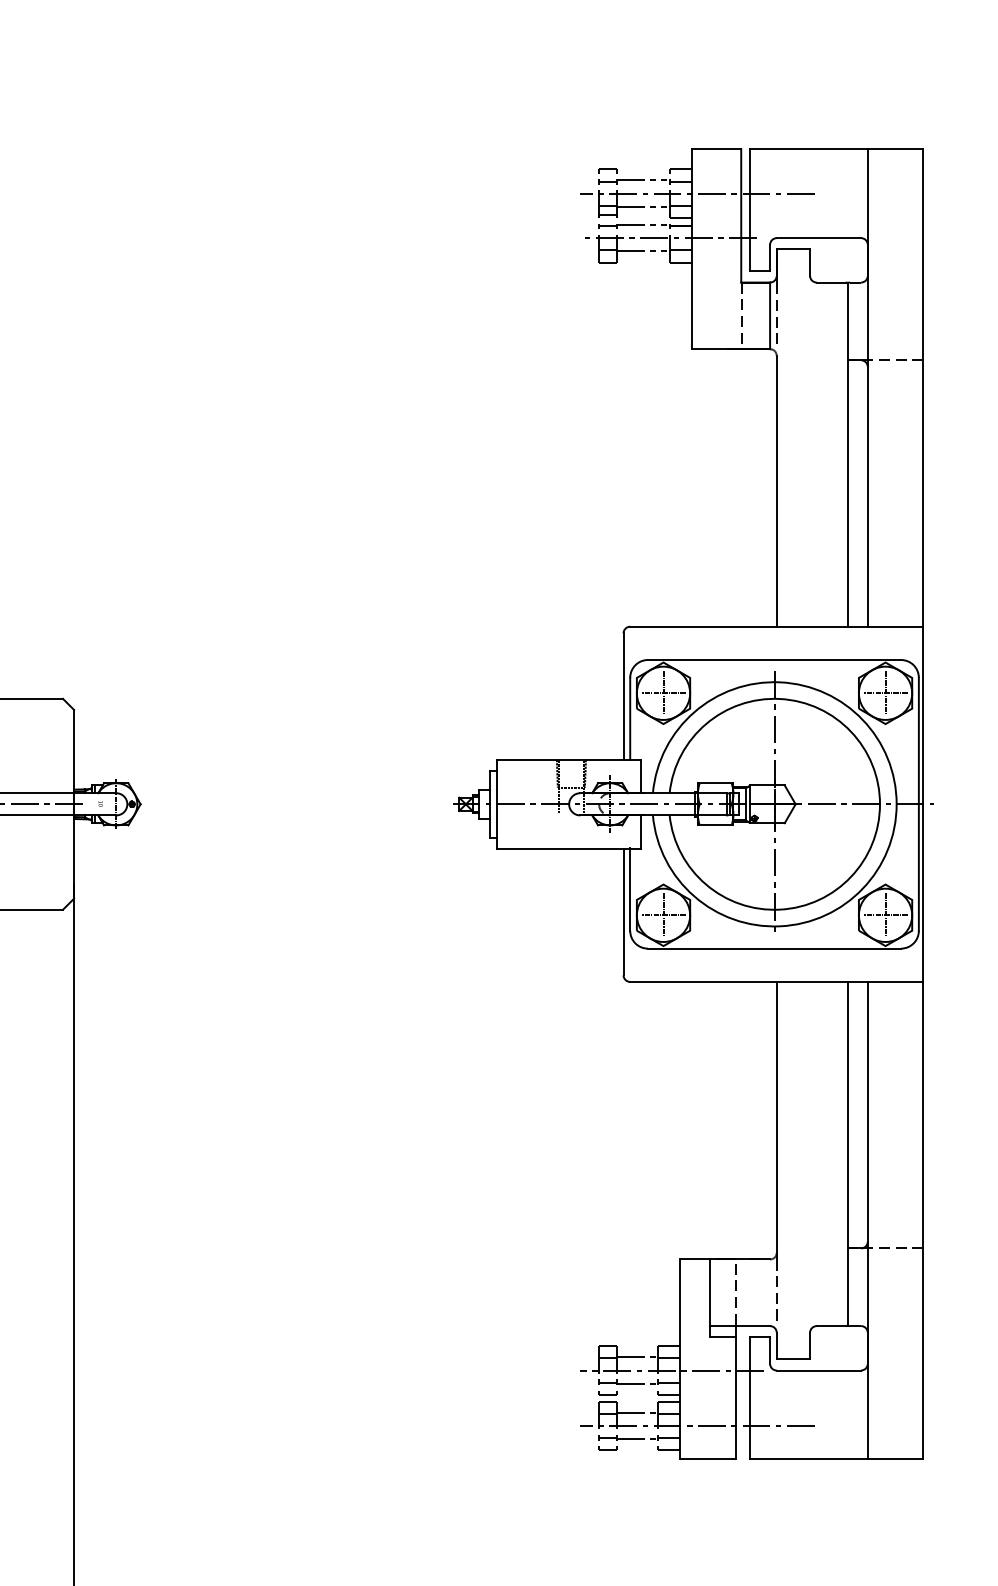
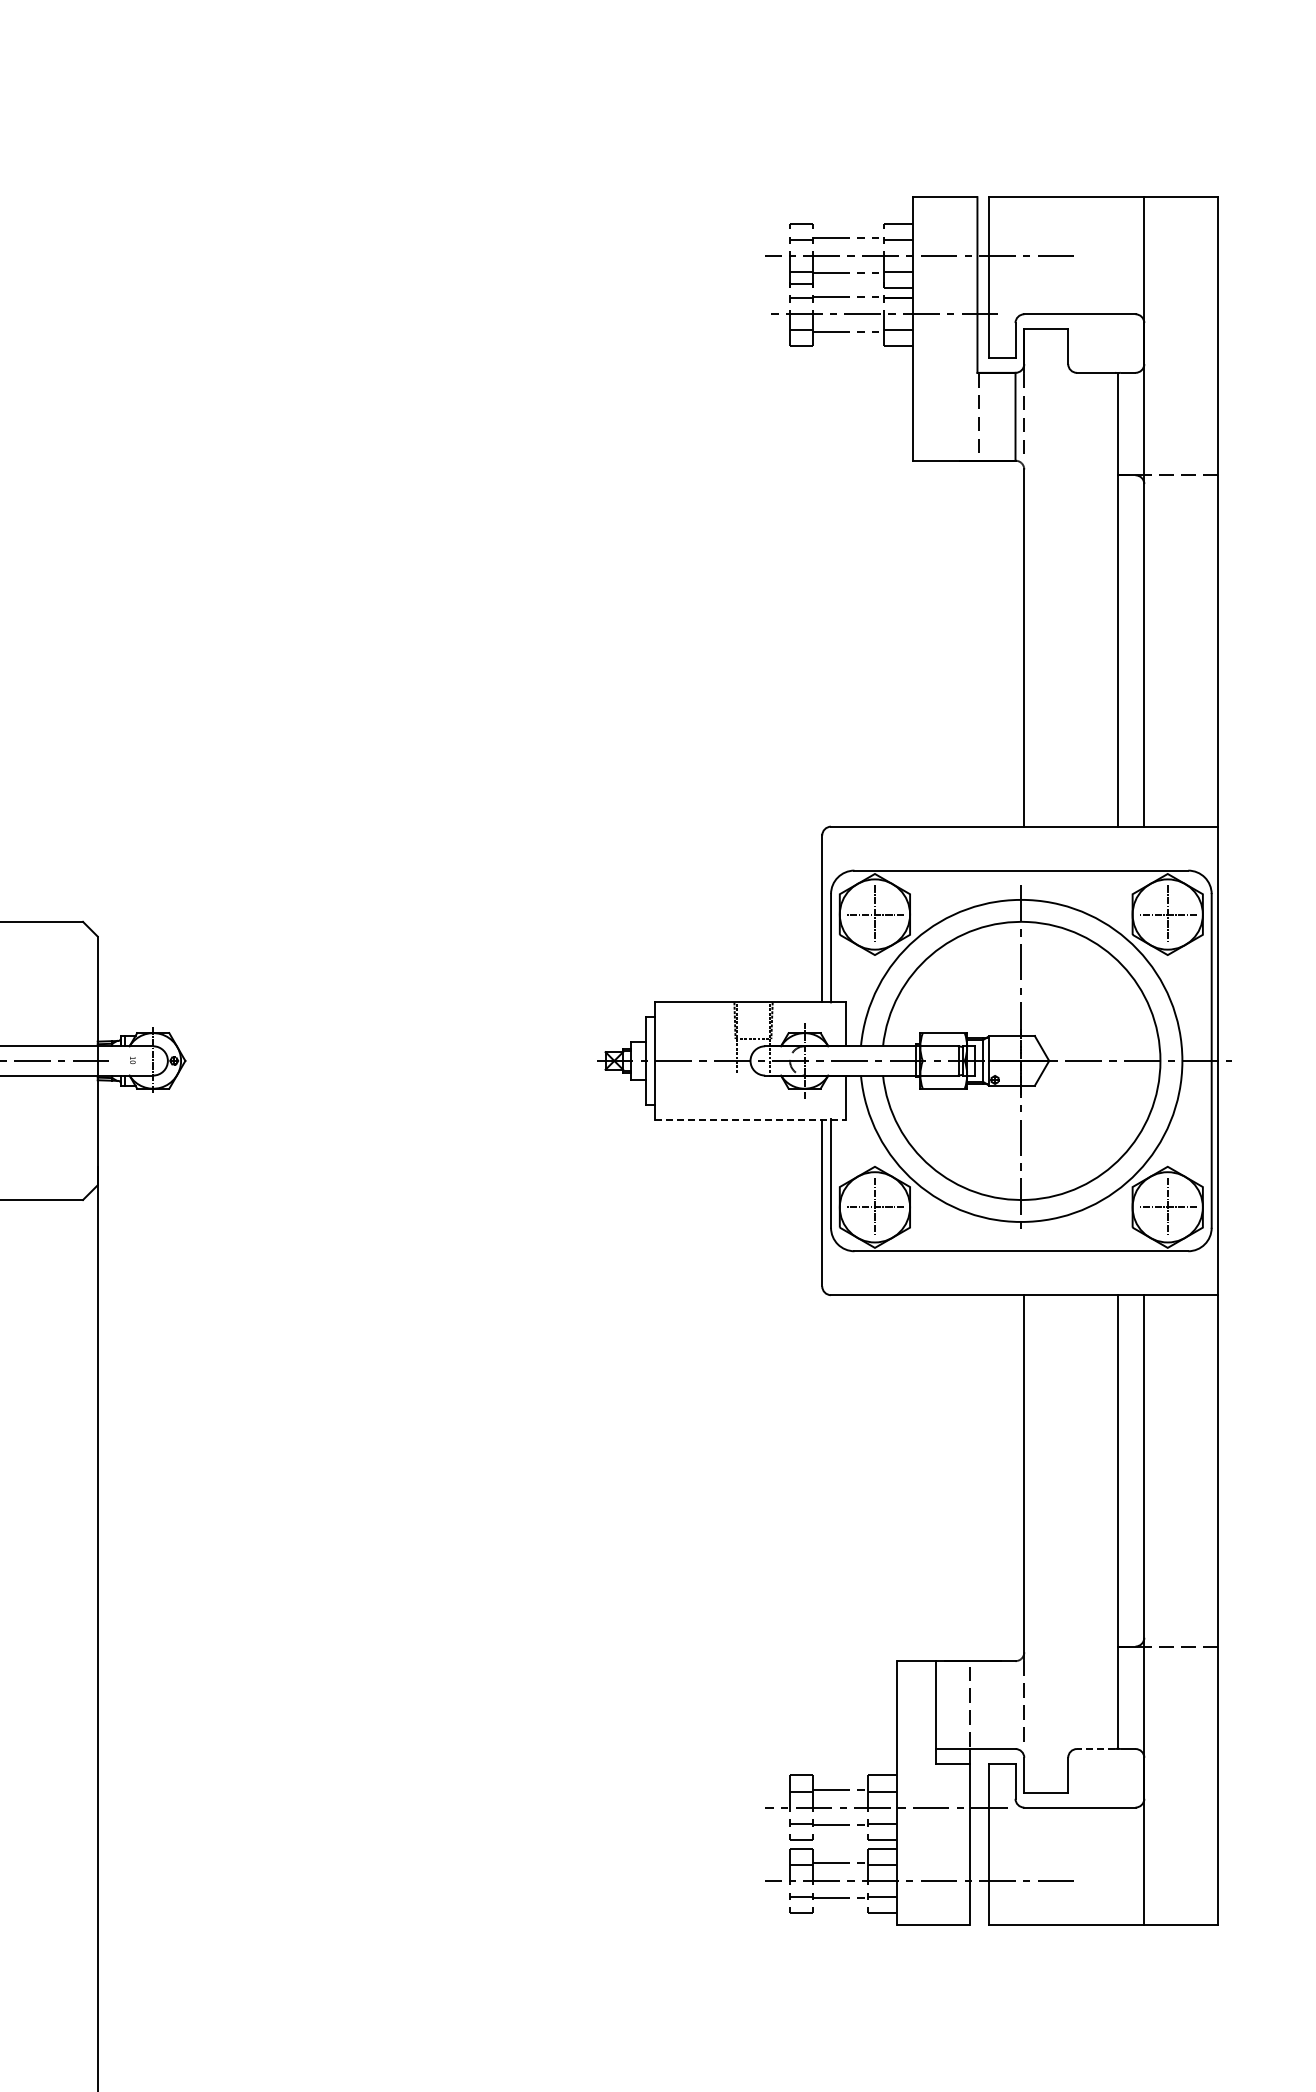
line: (569, 848) -> (751, 1119), solid -> dashed
line: (830, 1326) -> (1095, 1749), solid -> dashed

